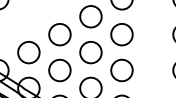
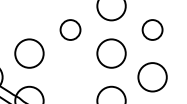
circle: (59, 34) -> (69, 29), size x0.7
circle: (121, 34) -> (151, 29), size x0.7
circle: (59, 70) -> (69, 77), removed

